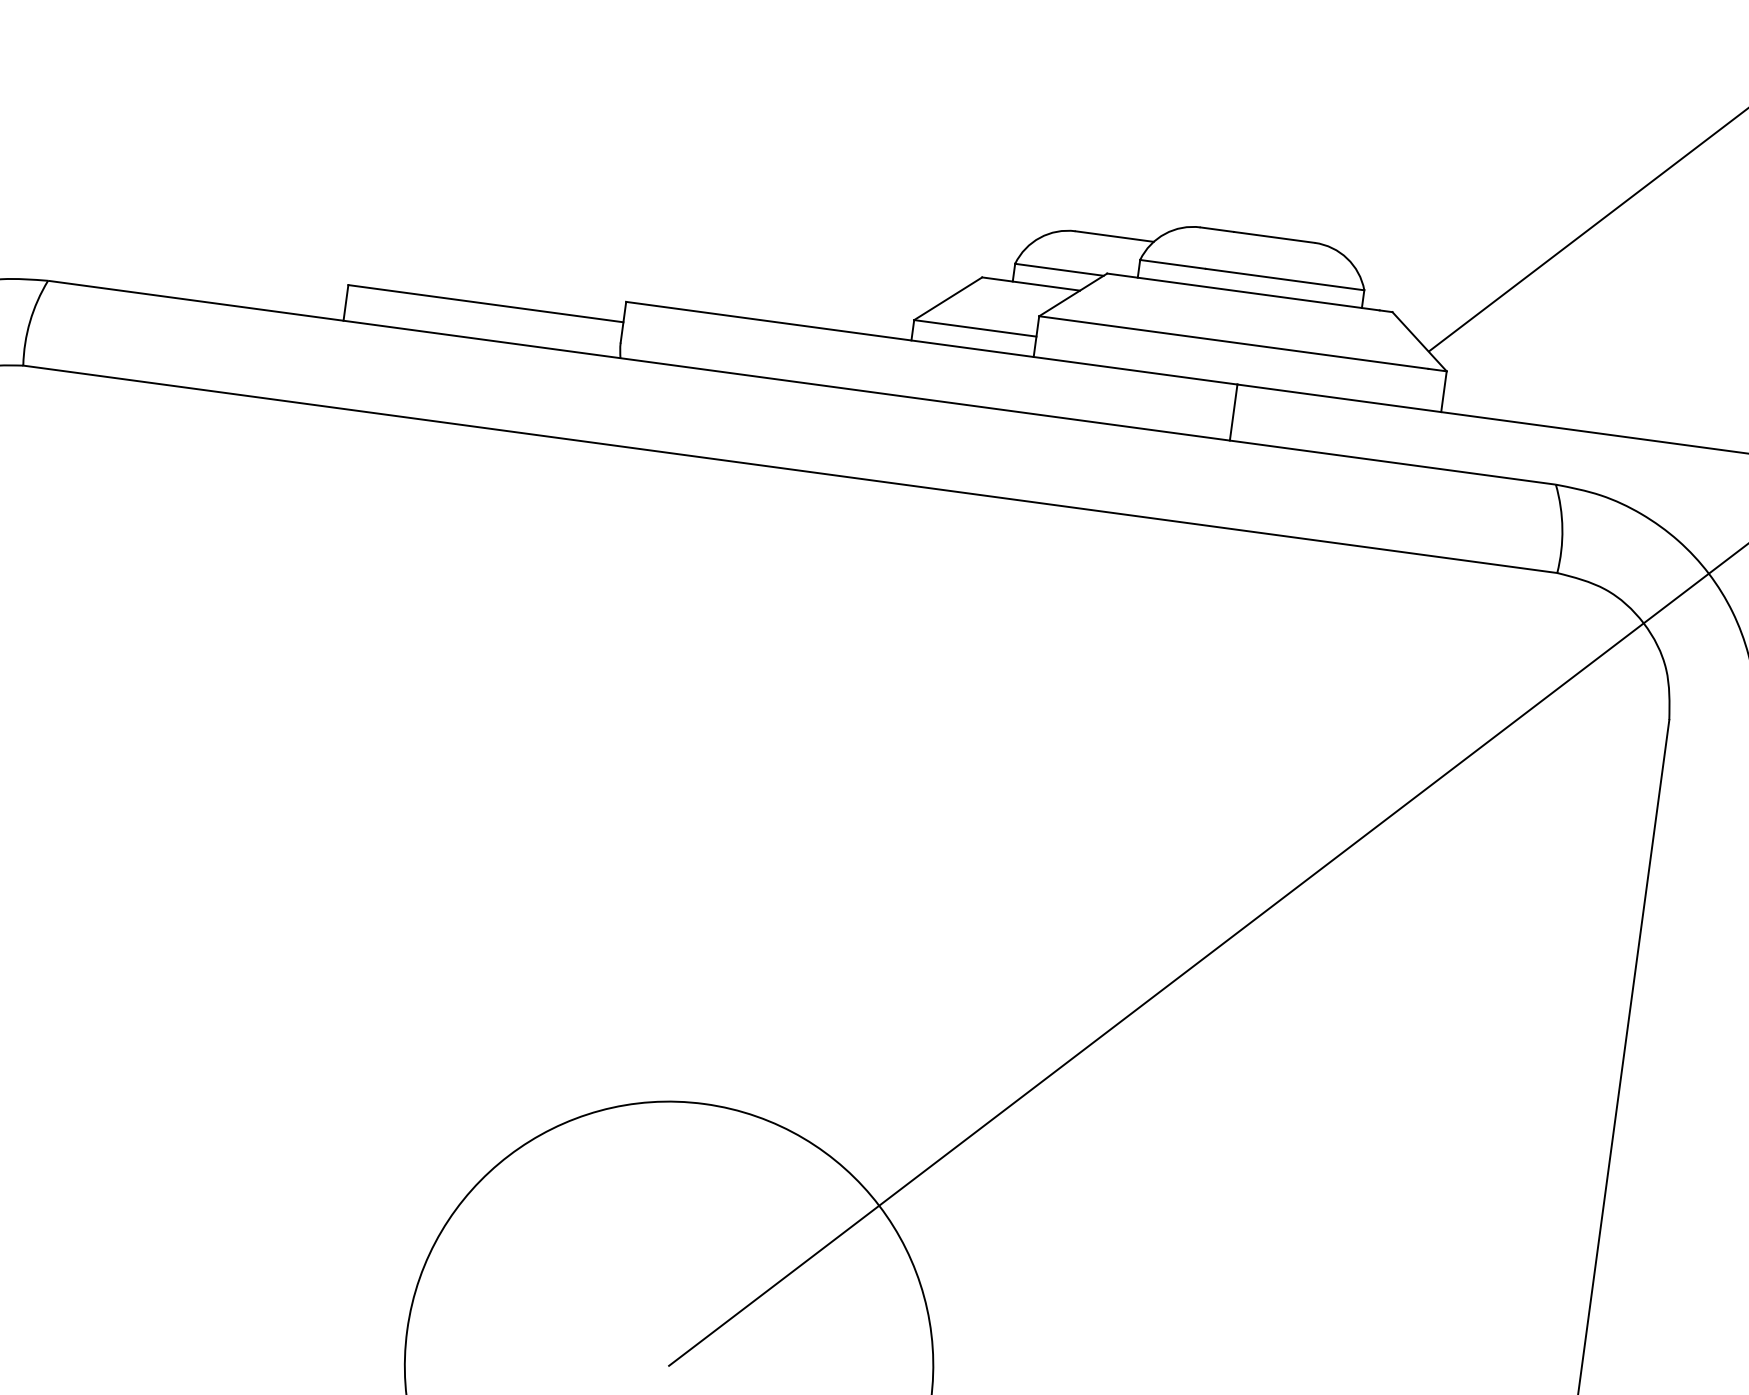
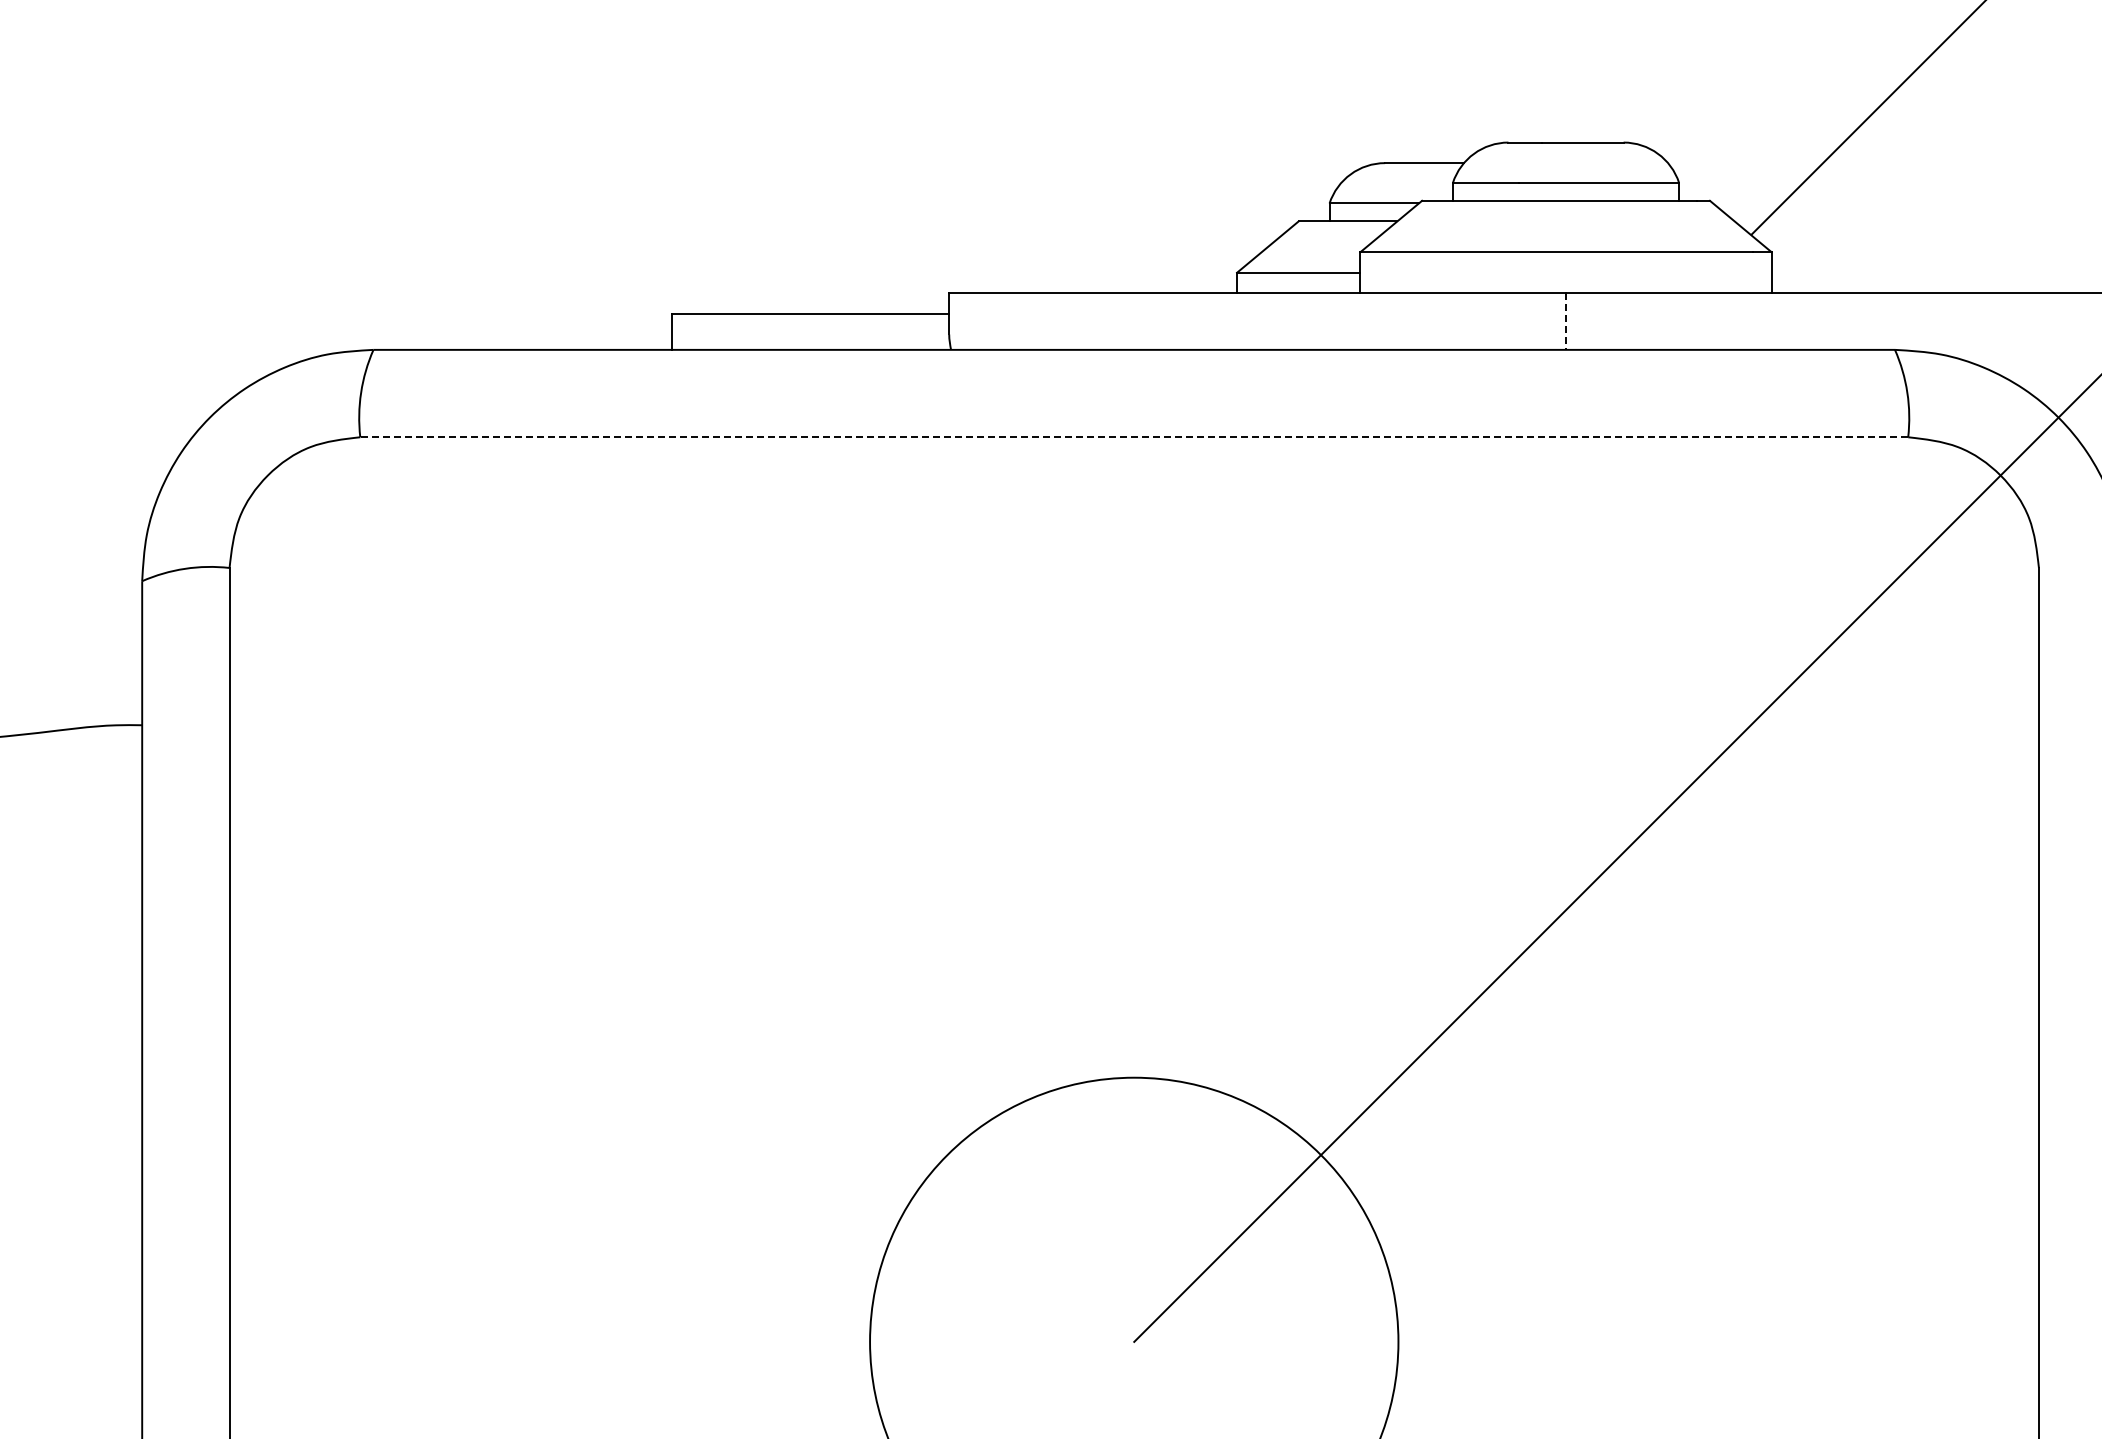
line: (1234, 413) -> (1566, 322), solid -> dashed
line: (790, 469) -> (1134, 437), solid -> dashed

